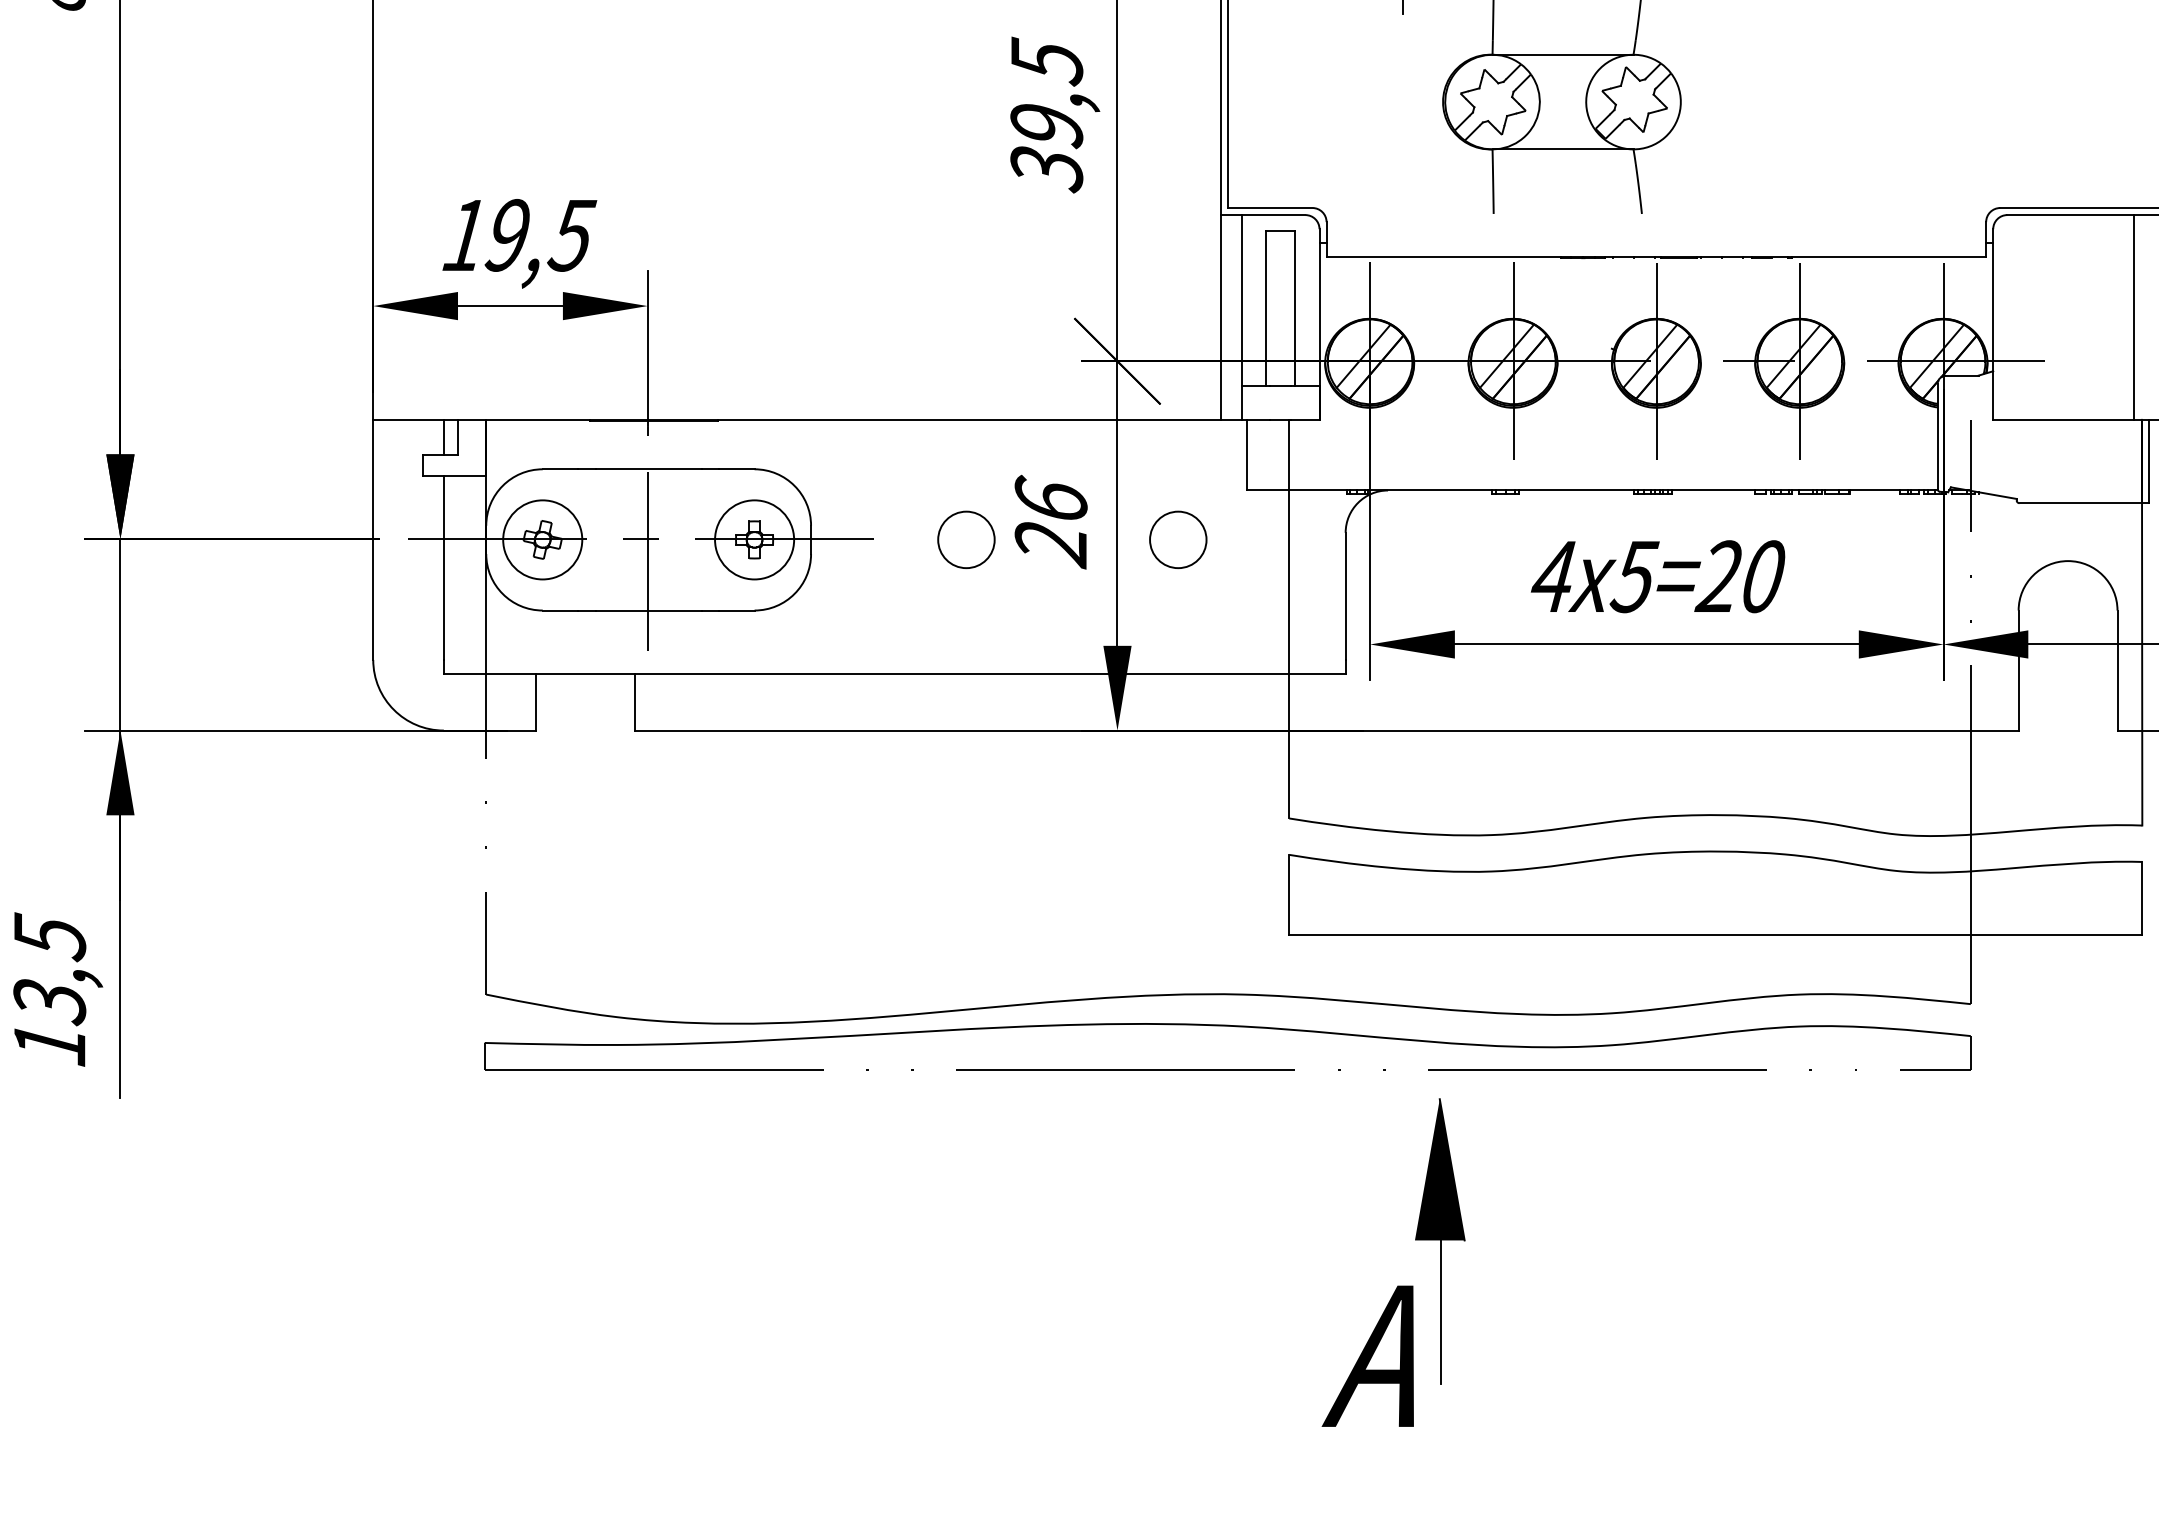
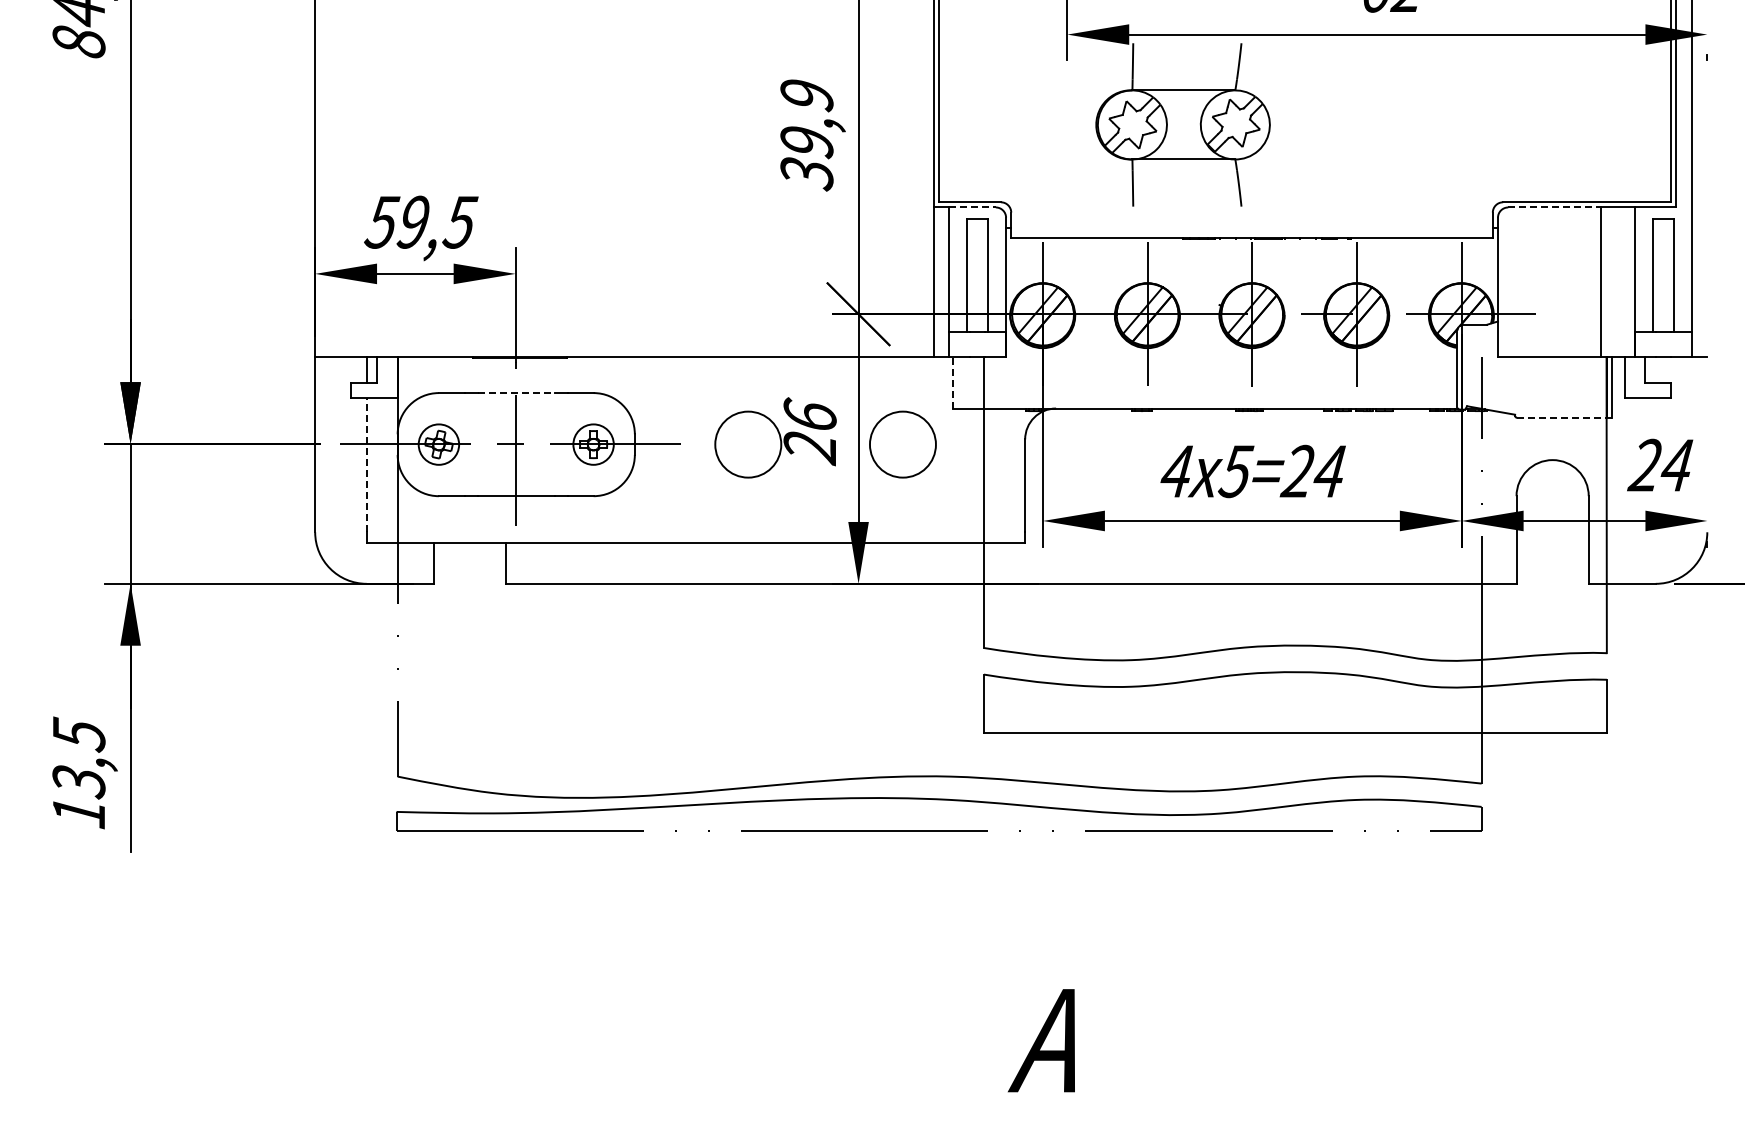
text: (1046, 61) -> (806, 95), 39,5 -> 39,9
line: (1274, 215) -> (973, 207), solid -> dashed
line: (2071, 215) -> (1555, 207), solid -> dashed
text: (465, 235) -> (382, 222), 19,5 -> 59,5
line: (1246, 454) -> (952, 382), solid -> dashed
line: (648, 469) -> (516, 393), solid -> dashed
line: (2085, 502) -> (1565, 417), solid -> dashed
circle: (542, 539) -> (438, 444), size x0.7
circle: (754, 539) -> (593, 444), size x0.7
circle: (965, 539) -> (747, 444), size x1.6
circle: (1177, 539) -> (902, 444), size x1.6
line: (443, 567) -> (366, 464), solid -> dashed
text: (1762, 576) -> (1329, 471), 5=20 -> 5=24
part: (1439, 1240) -> (1093, 956), removed

